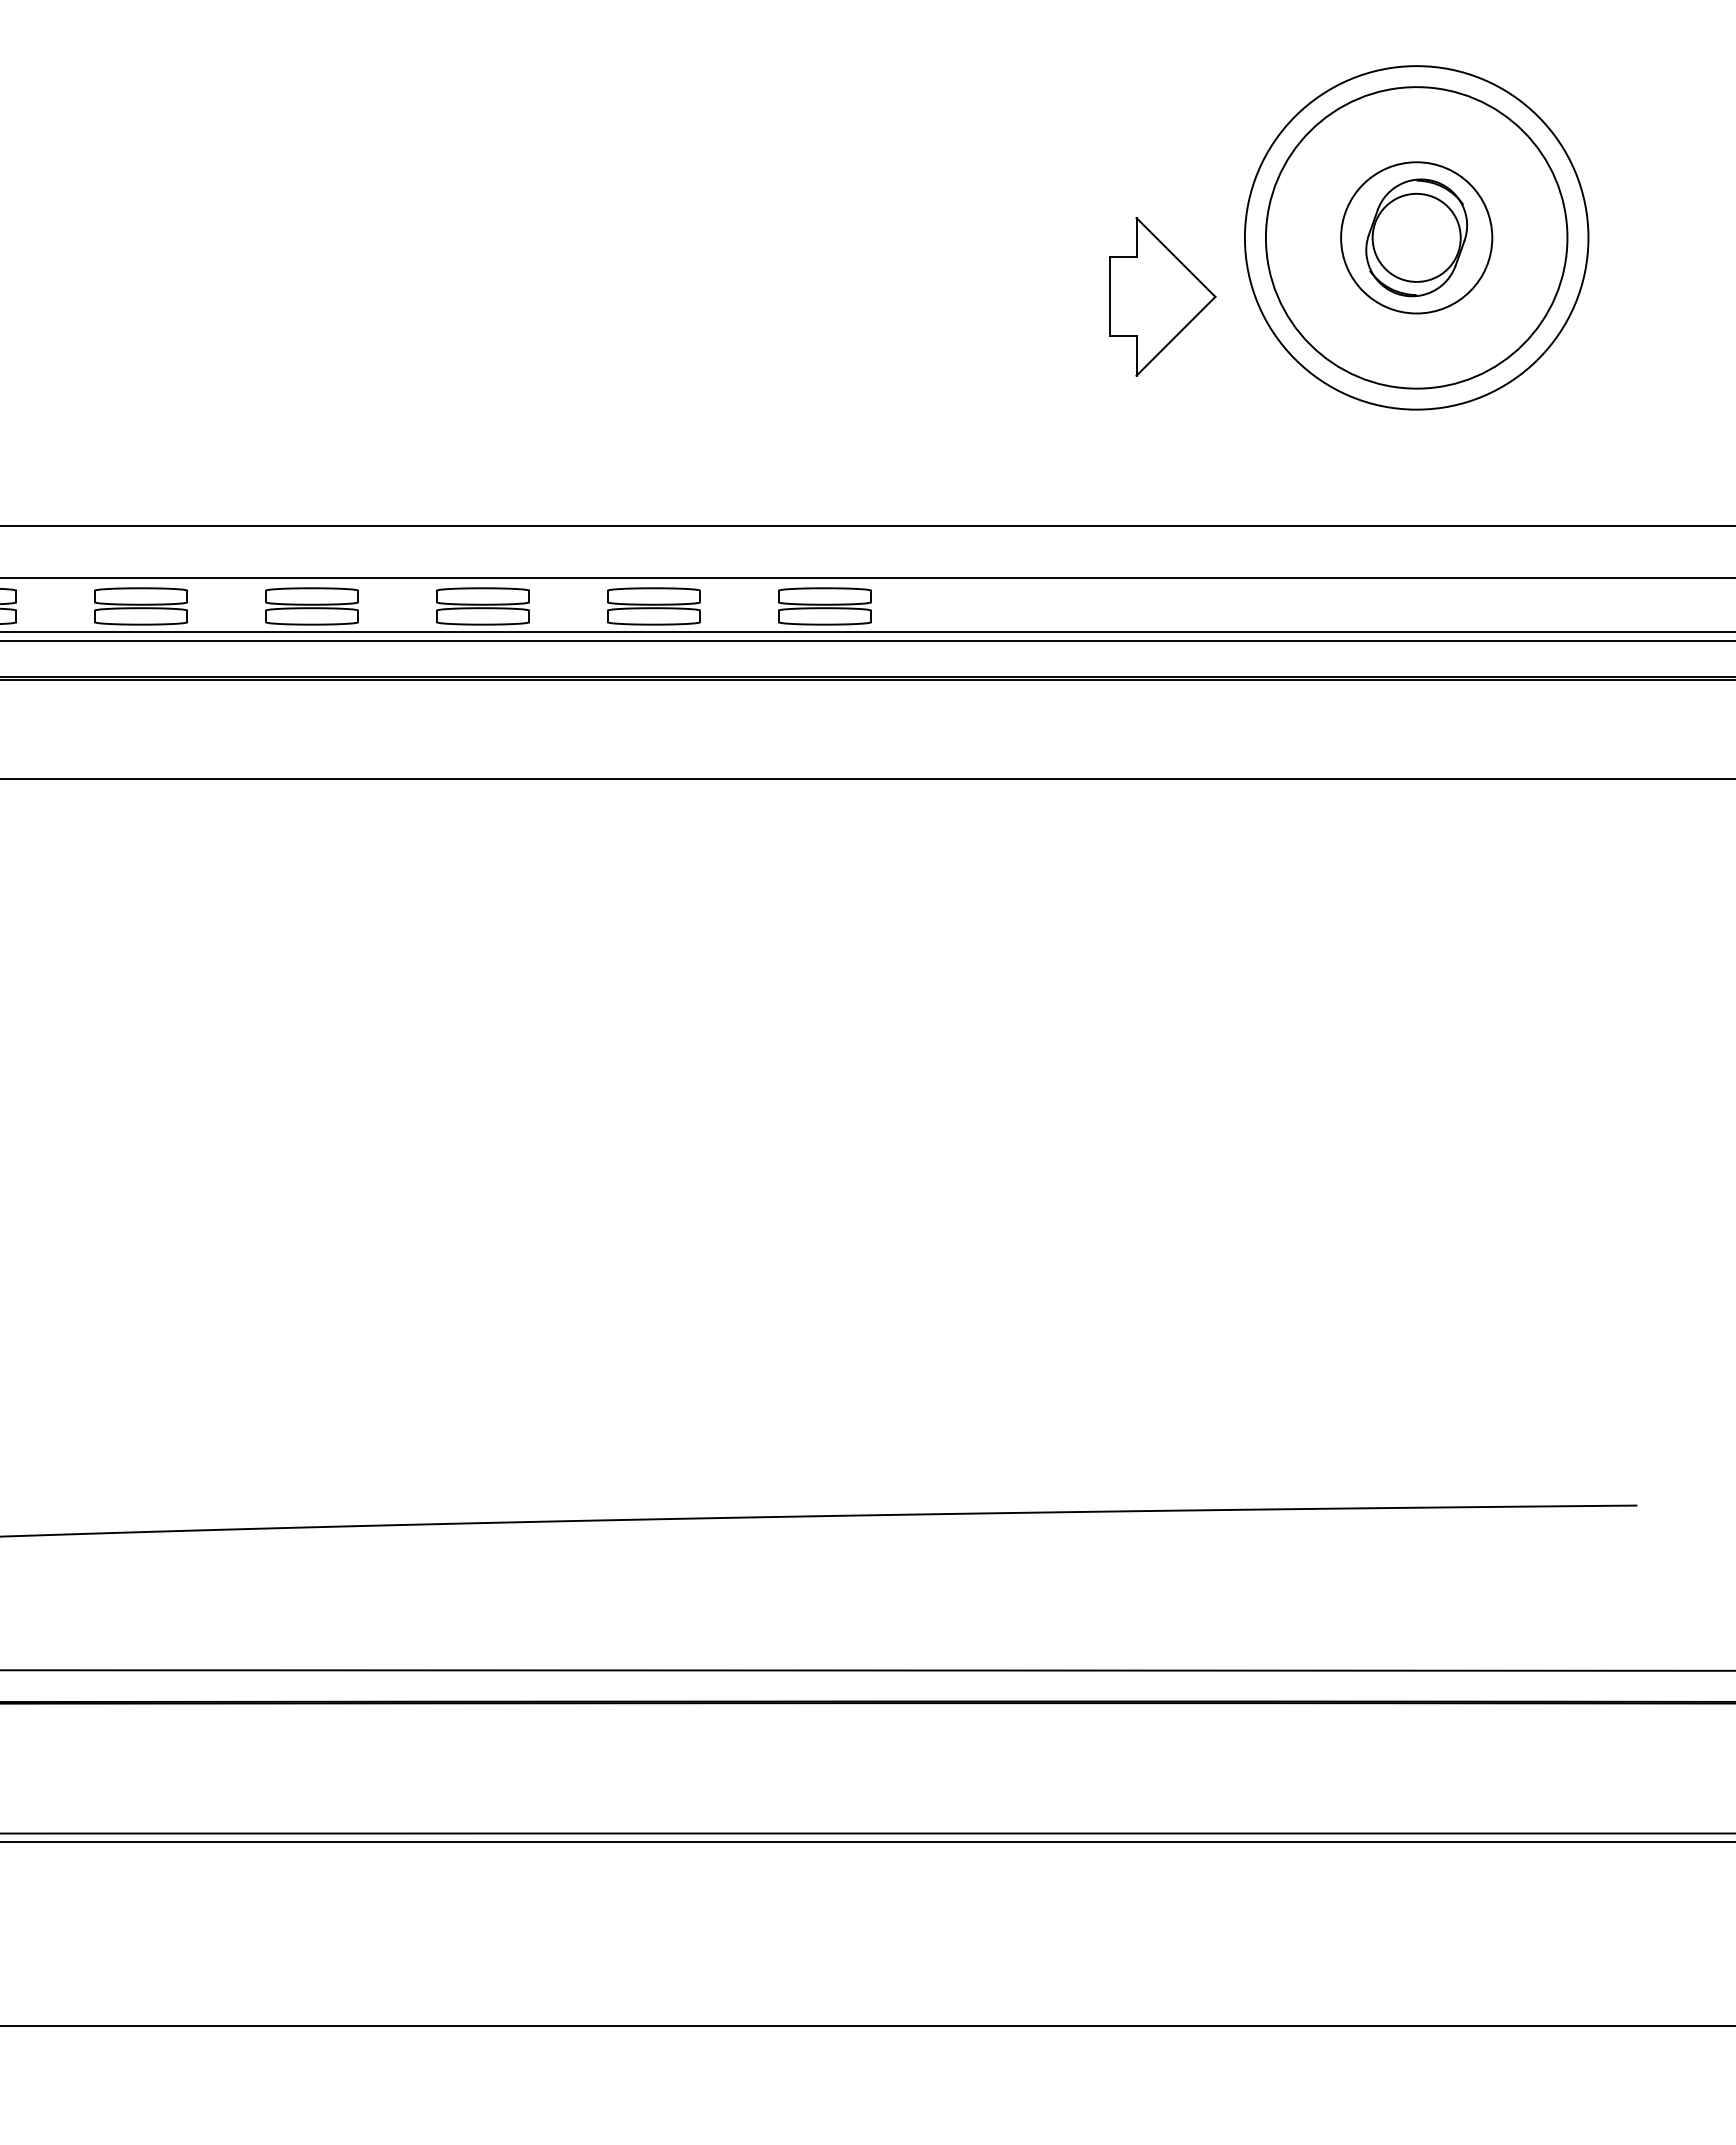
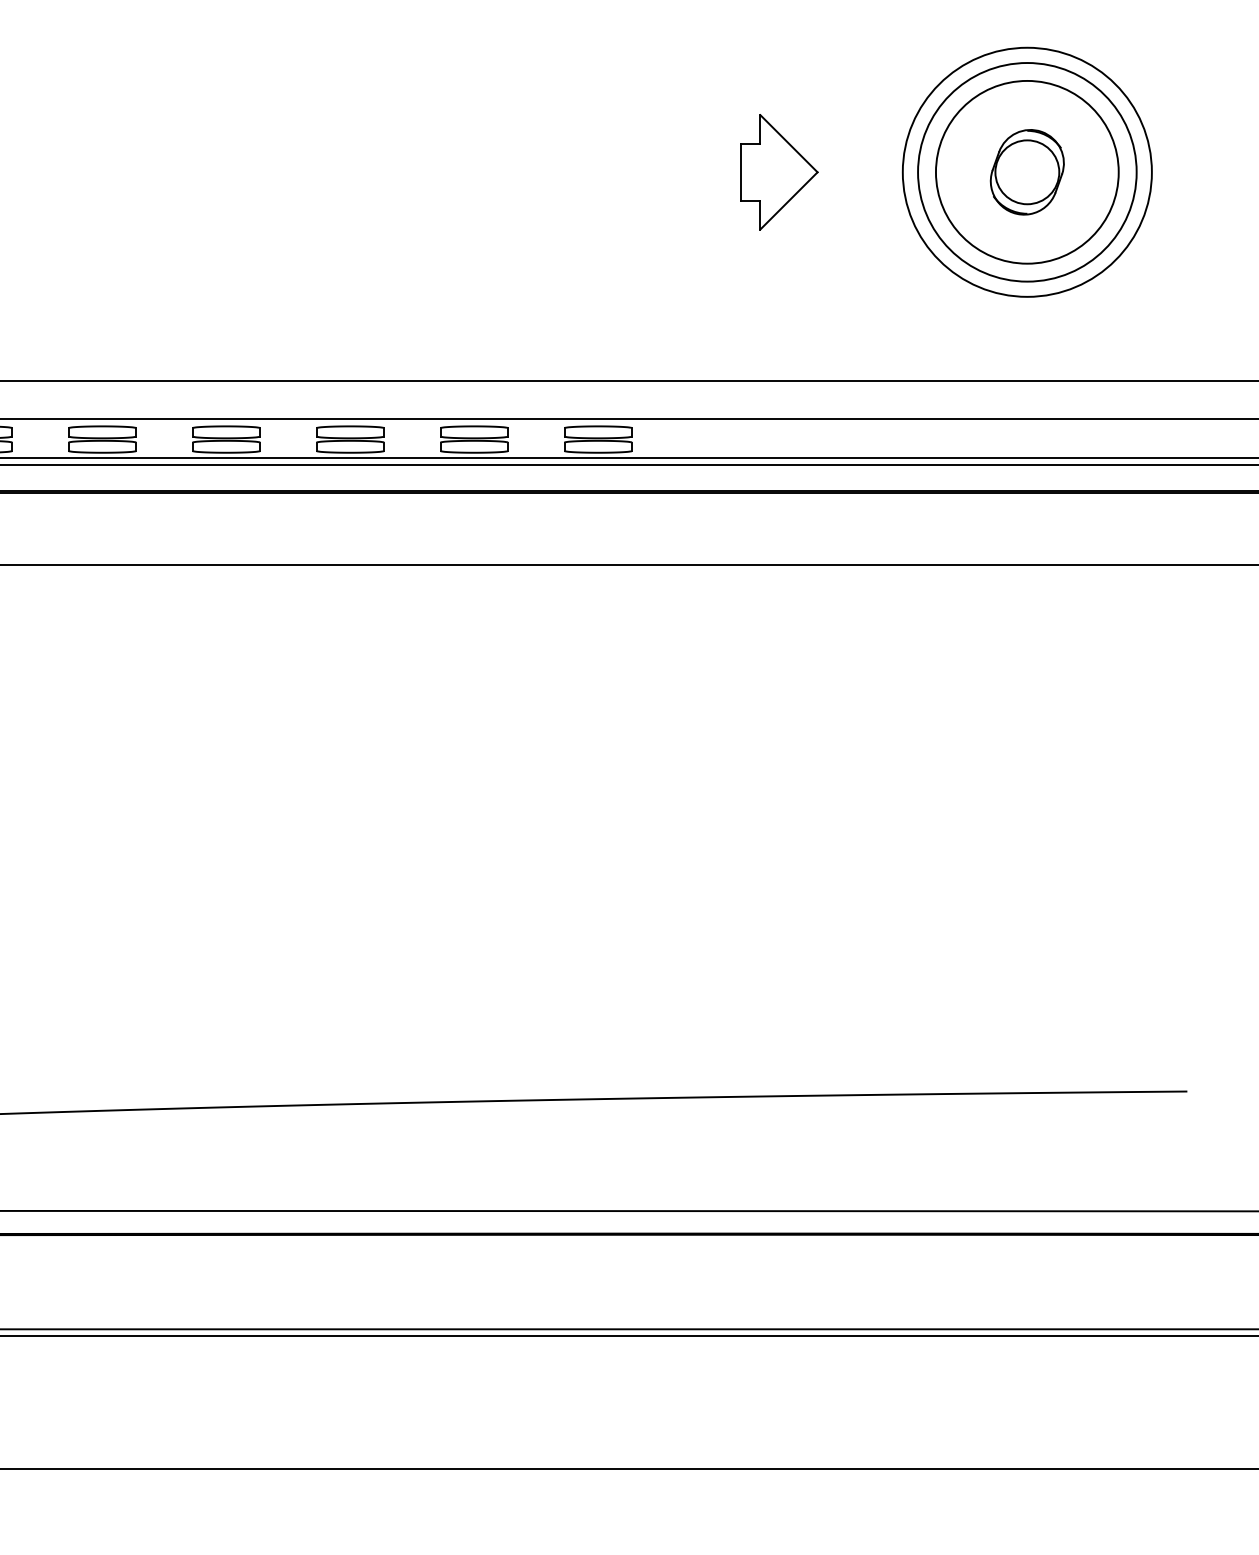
circle: (1416, 237) -> (1027, 172), size x1.67
part: (1162, 296) -> (779, 172), moved

